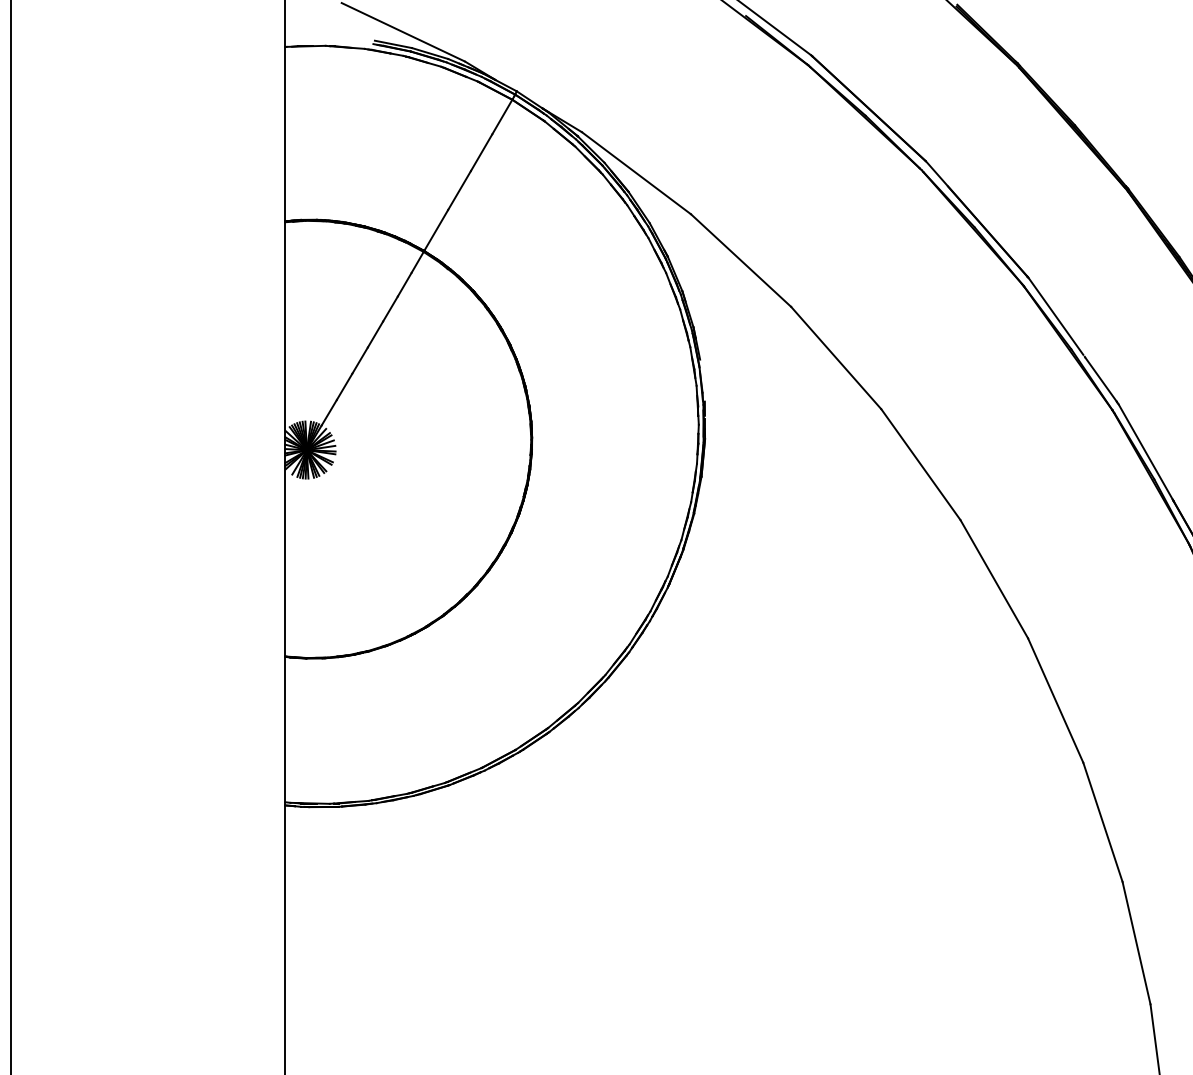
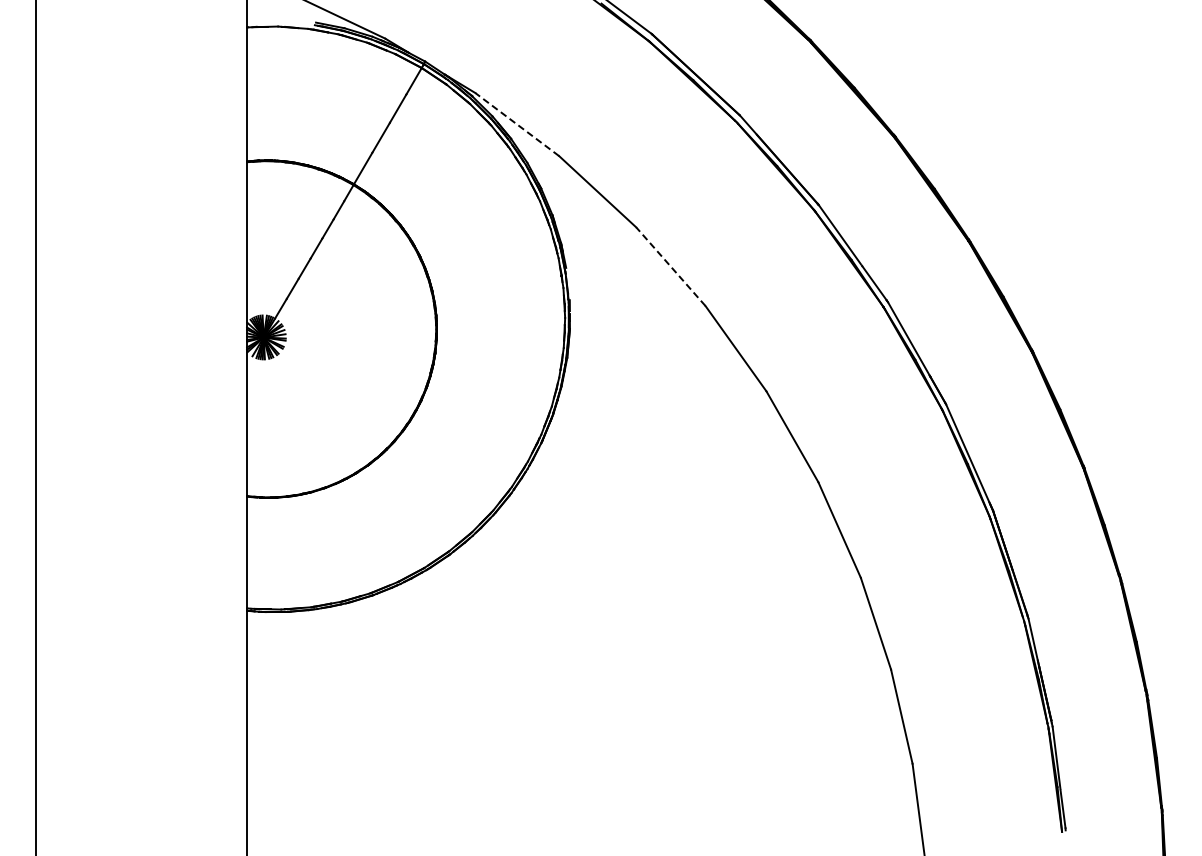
line: (635, 173) -> (516, 124), solid -> dashed
line: (835, 357) -> (670, 266), solid -> dashed

